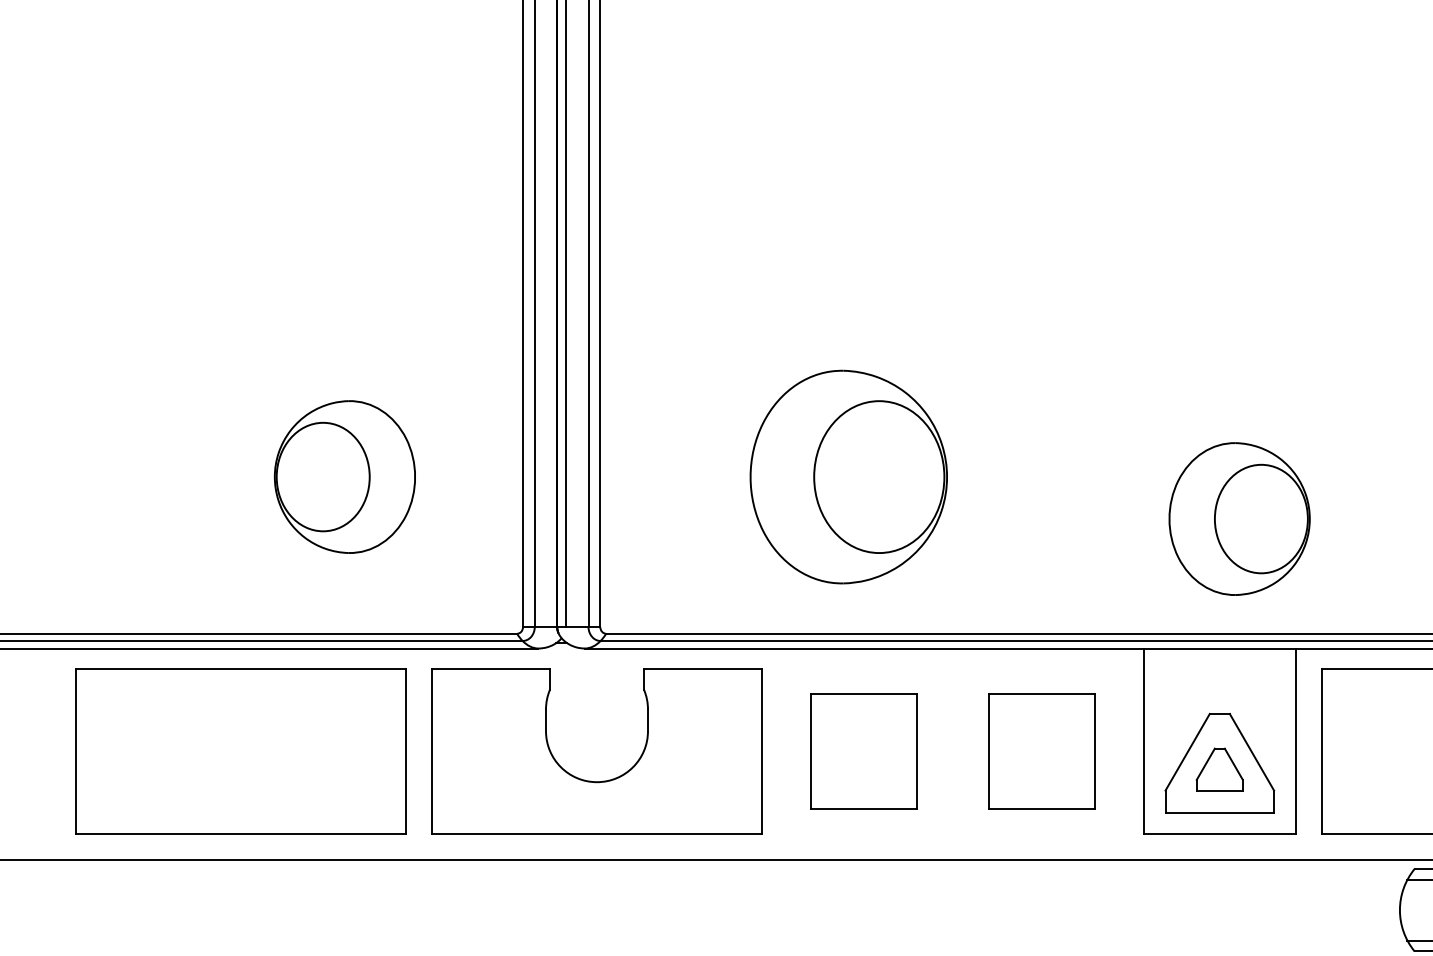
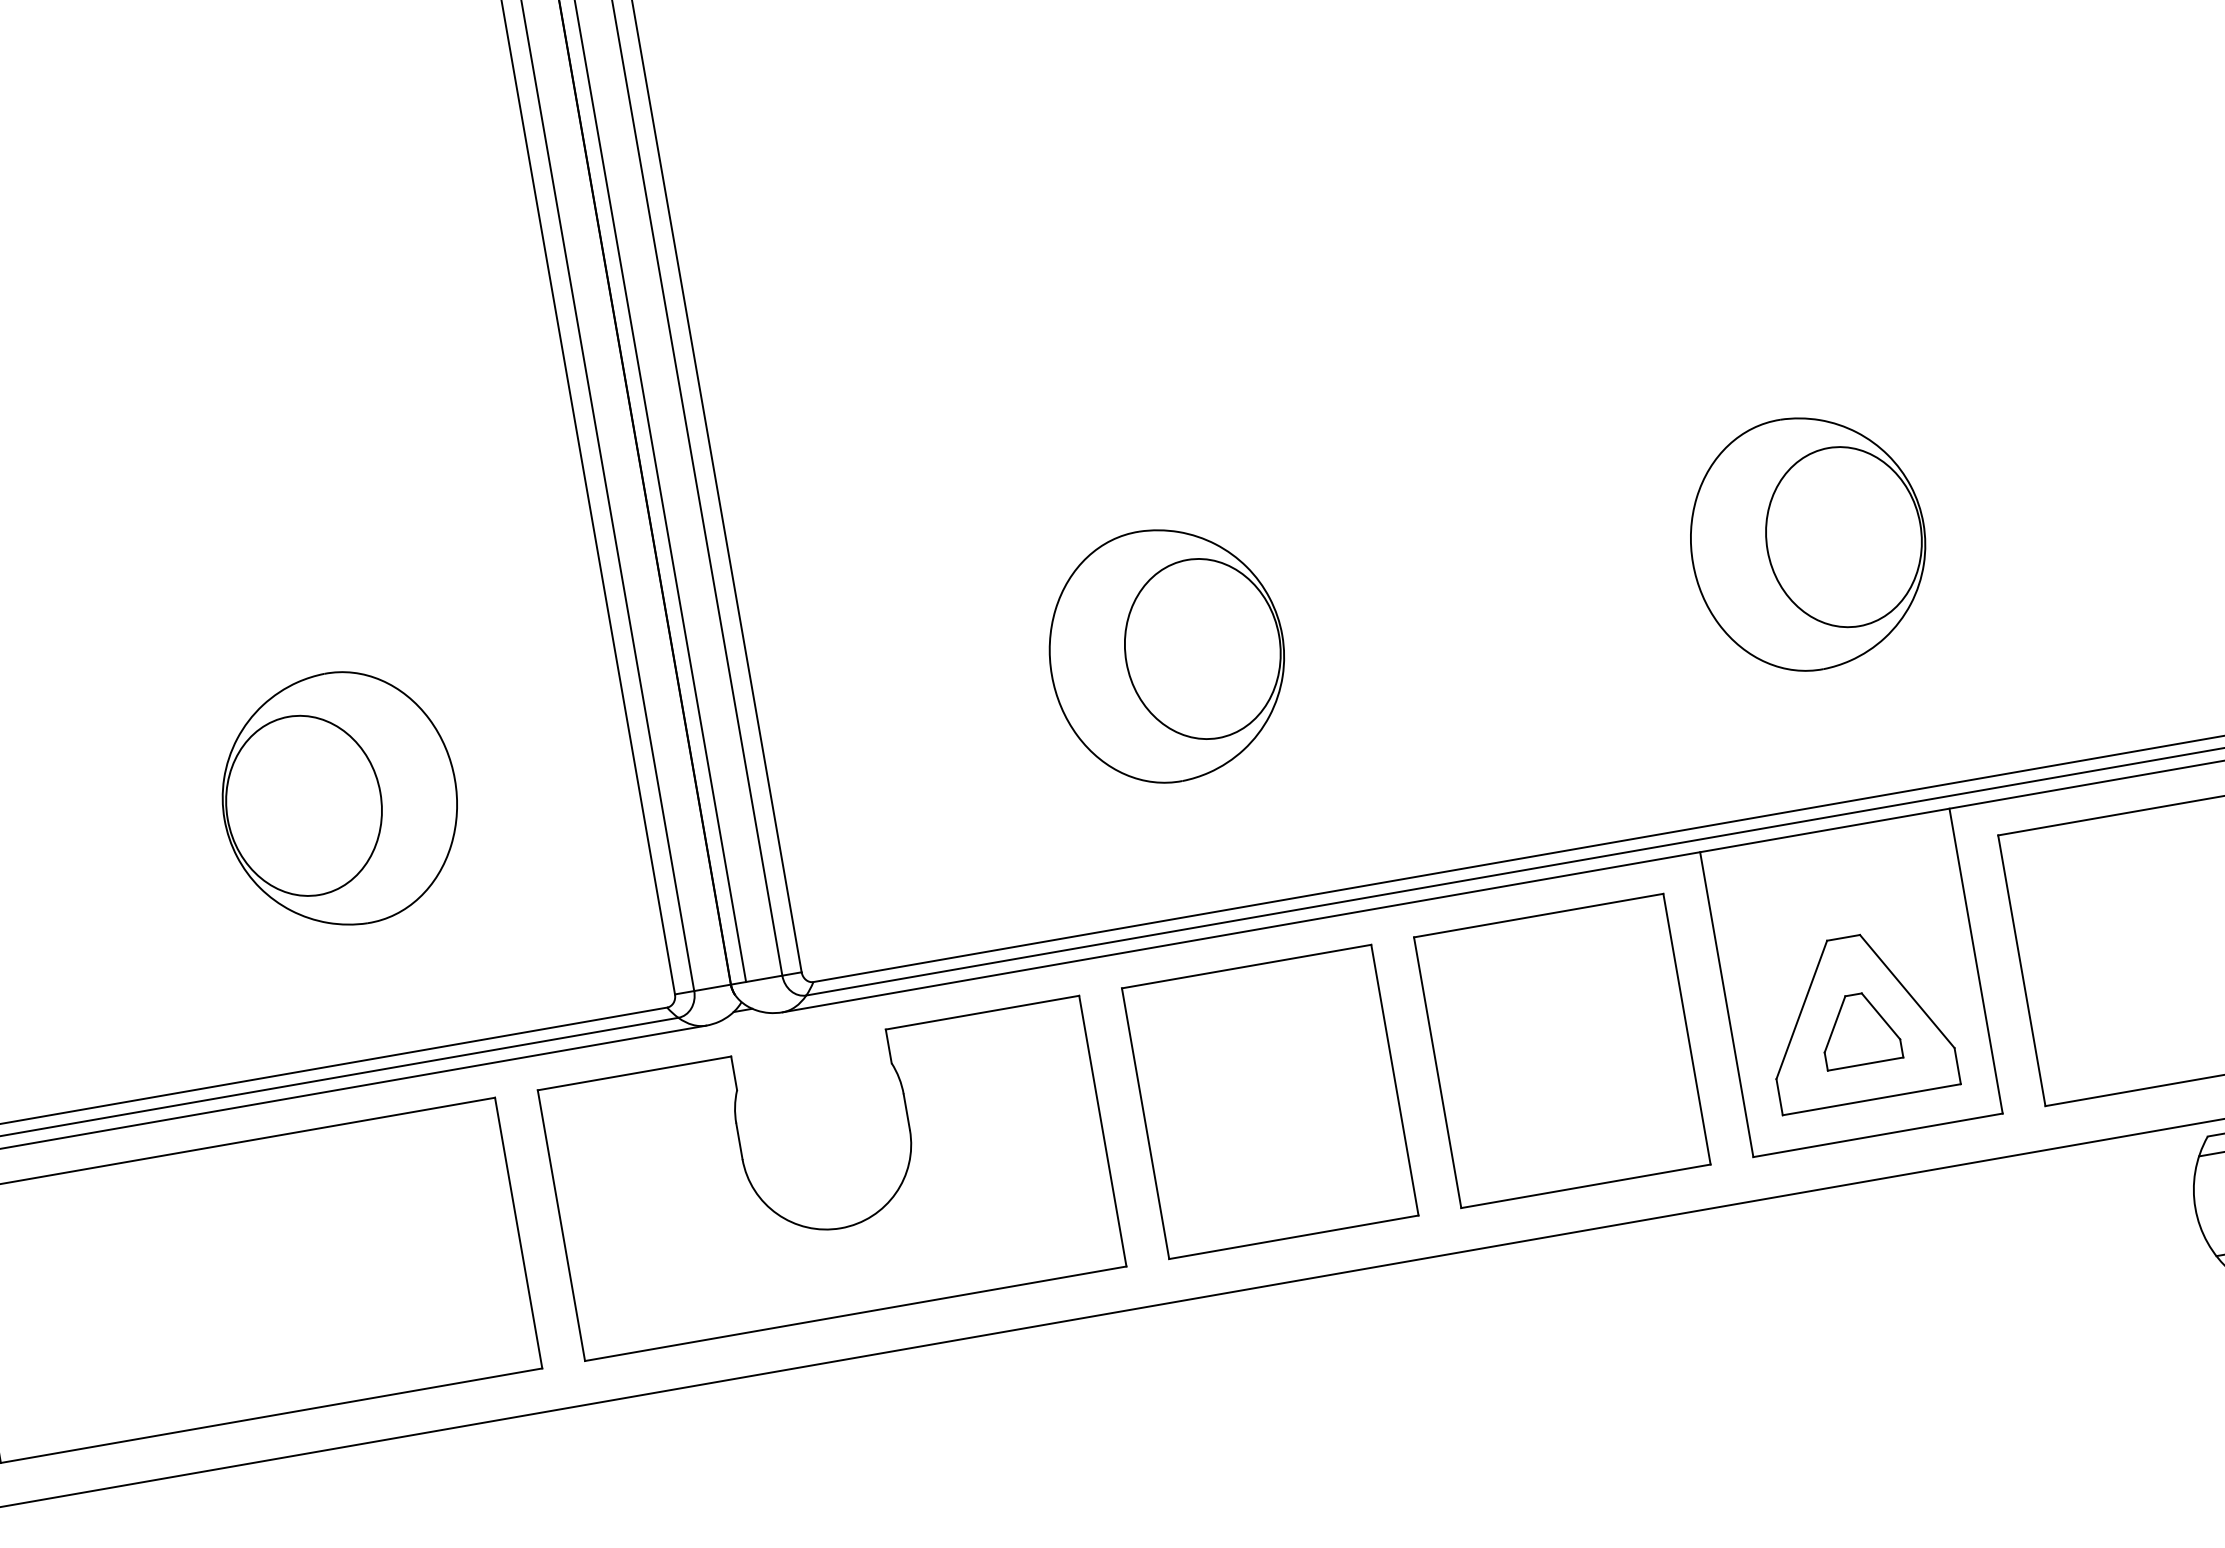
part: (849, 476) -> (1167, 654), size x0.71
part: (1239, 518) -> (1807, 542), moved
part: (863, 751) -> (1269, 1101), size x1.43
part: (1041, 751) -> (1561, 1050), size x1.43

